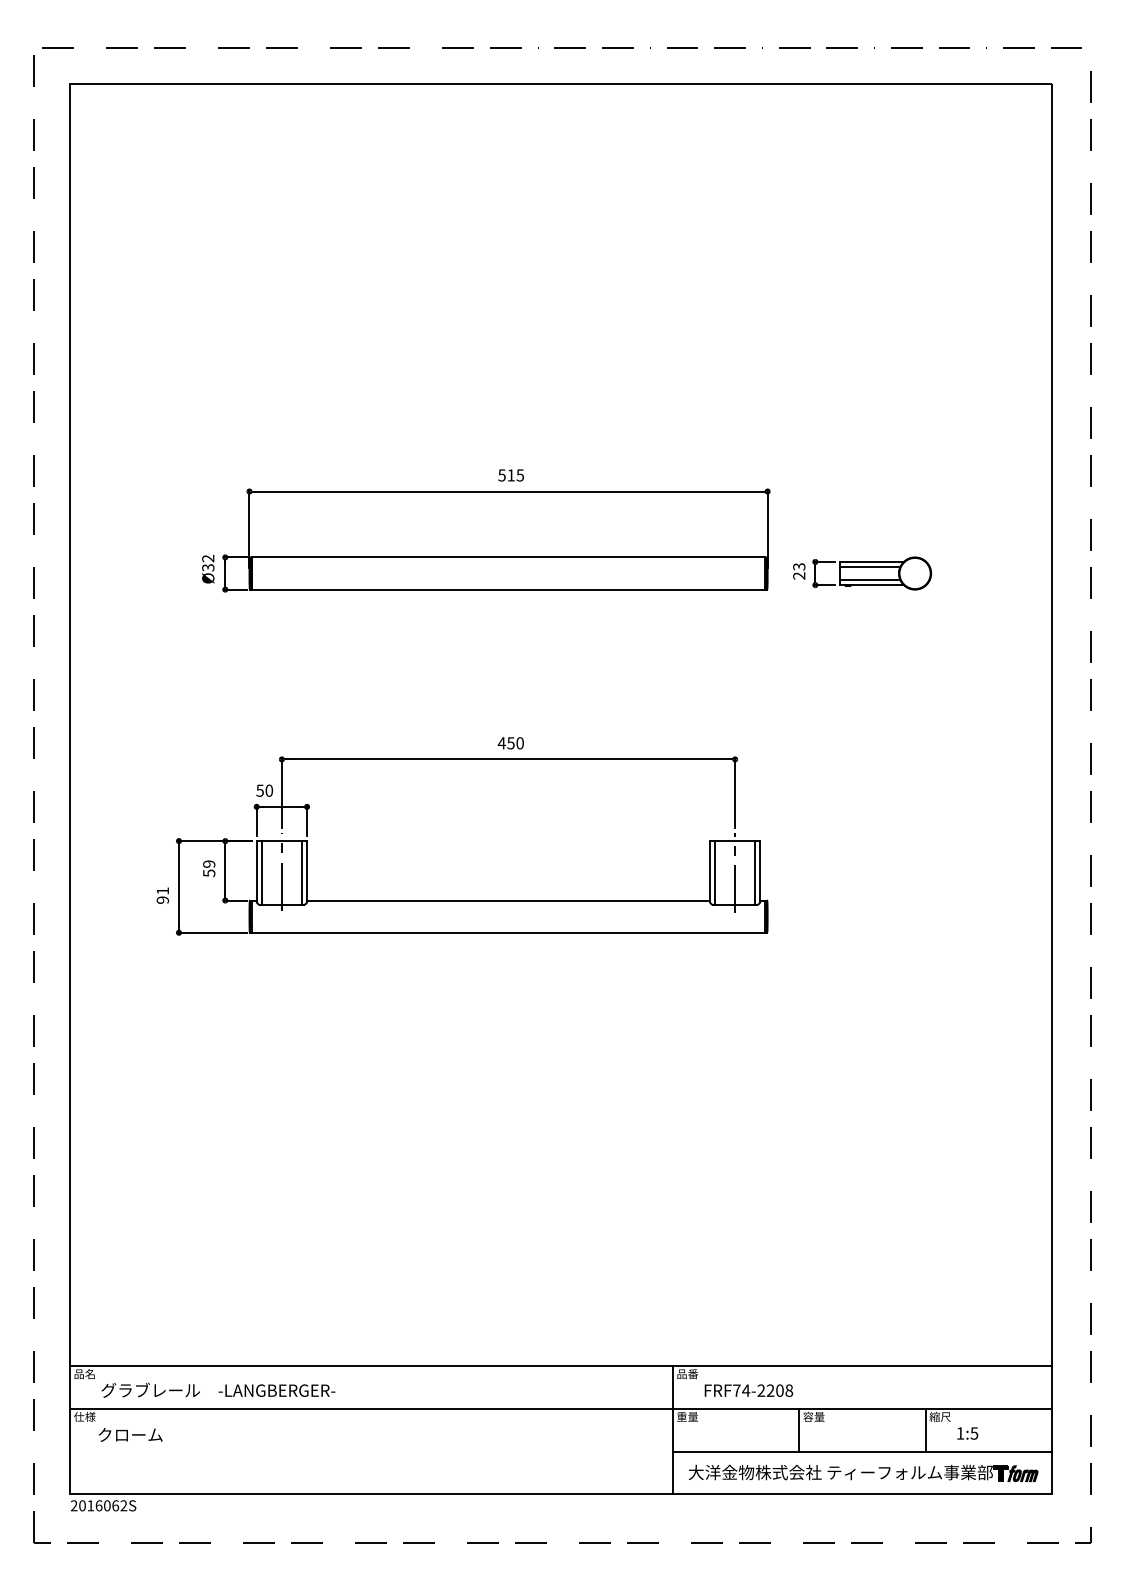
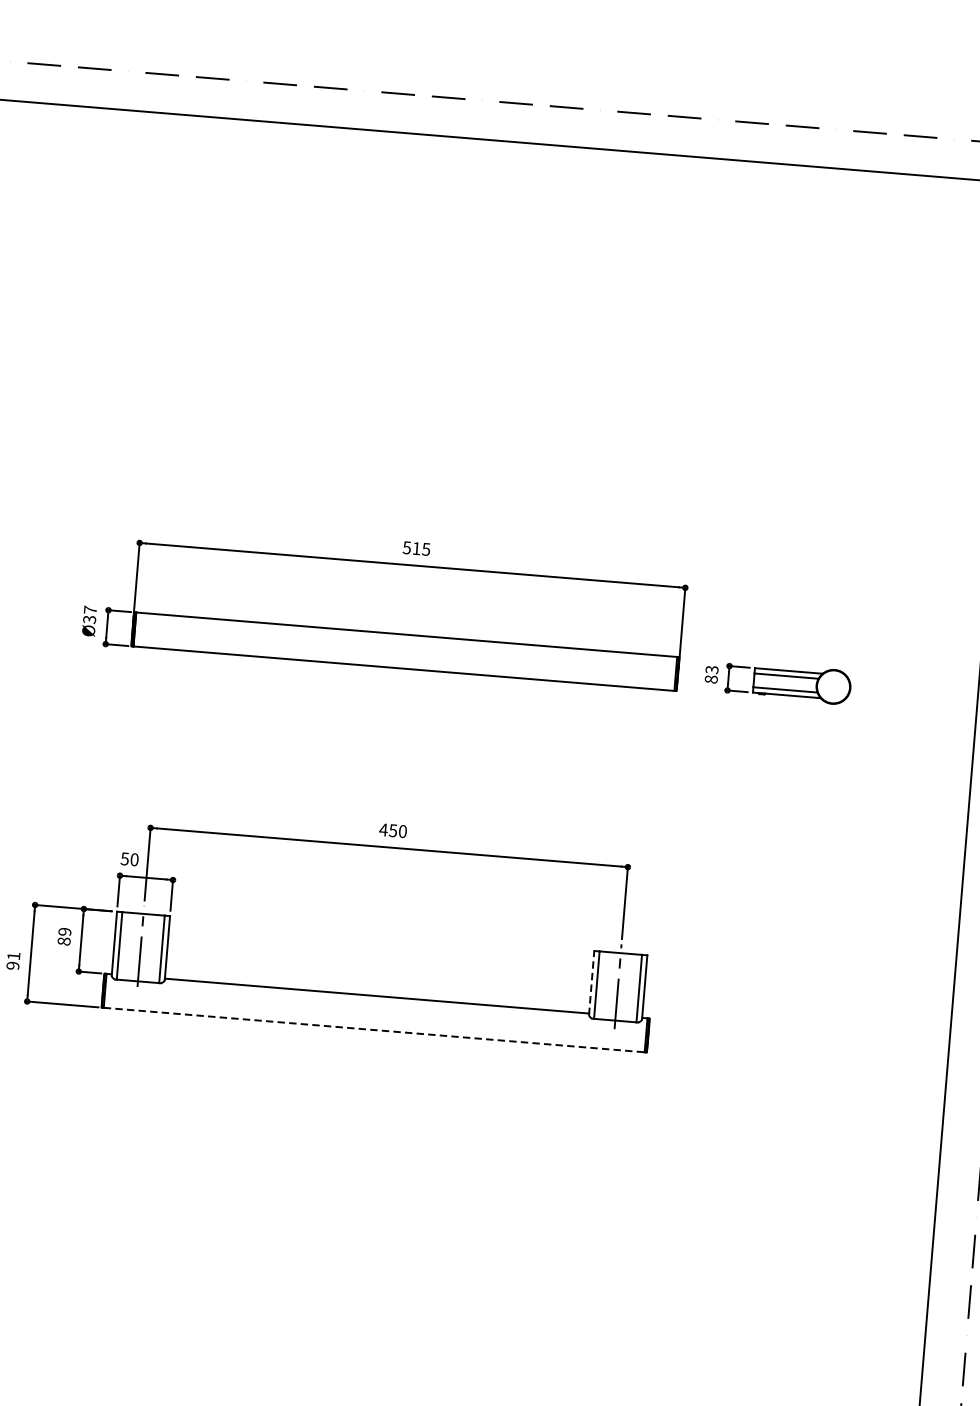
text: (208, 558) -> (90, 609), Ø32 -> Ø37
text: (799, 575) -> (711, 678), 23 -> 83
line: (709, 871) -> (591, 982), solid -> dashed
text: (209, 873) -> (64, 941), 59 -> 89
line: (508, 932) -> (374, 1029), solid -> dashed

